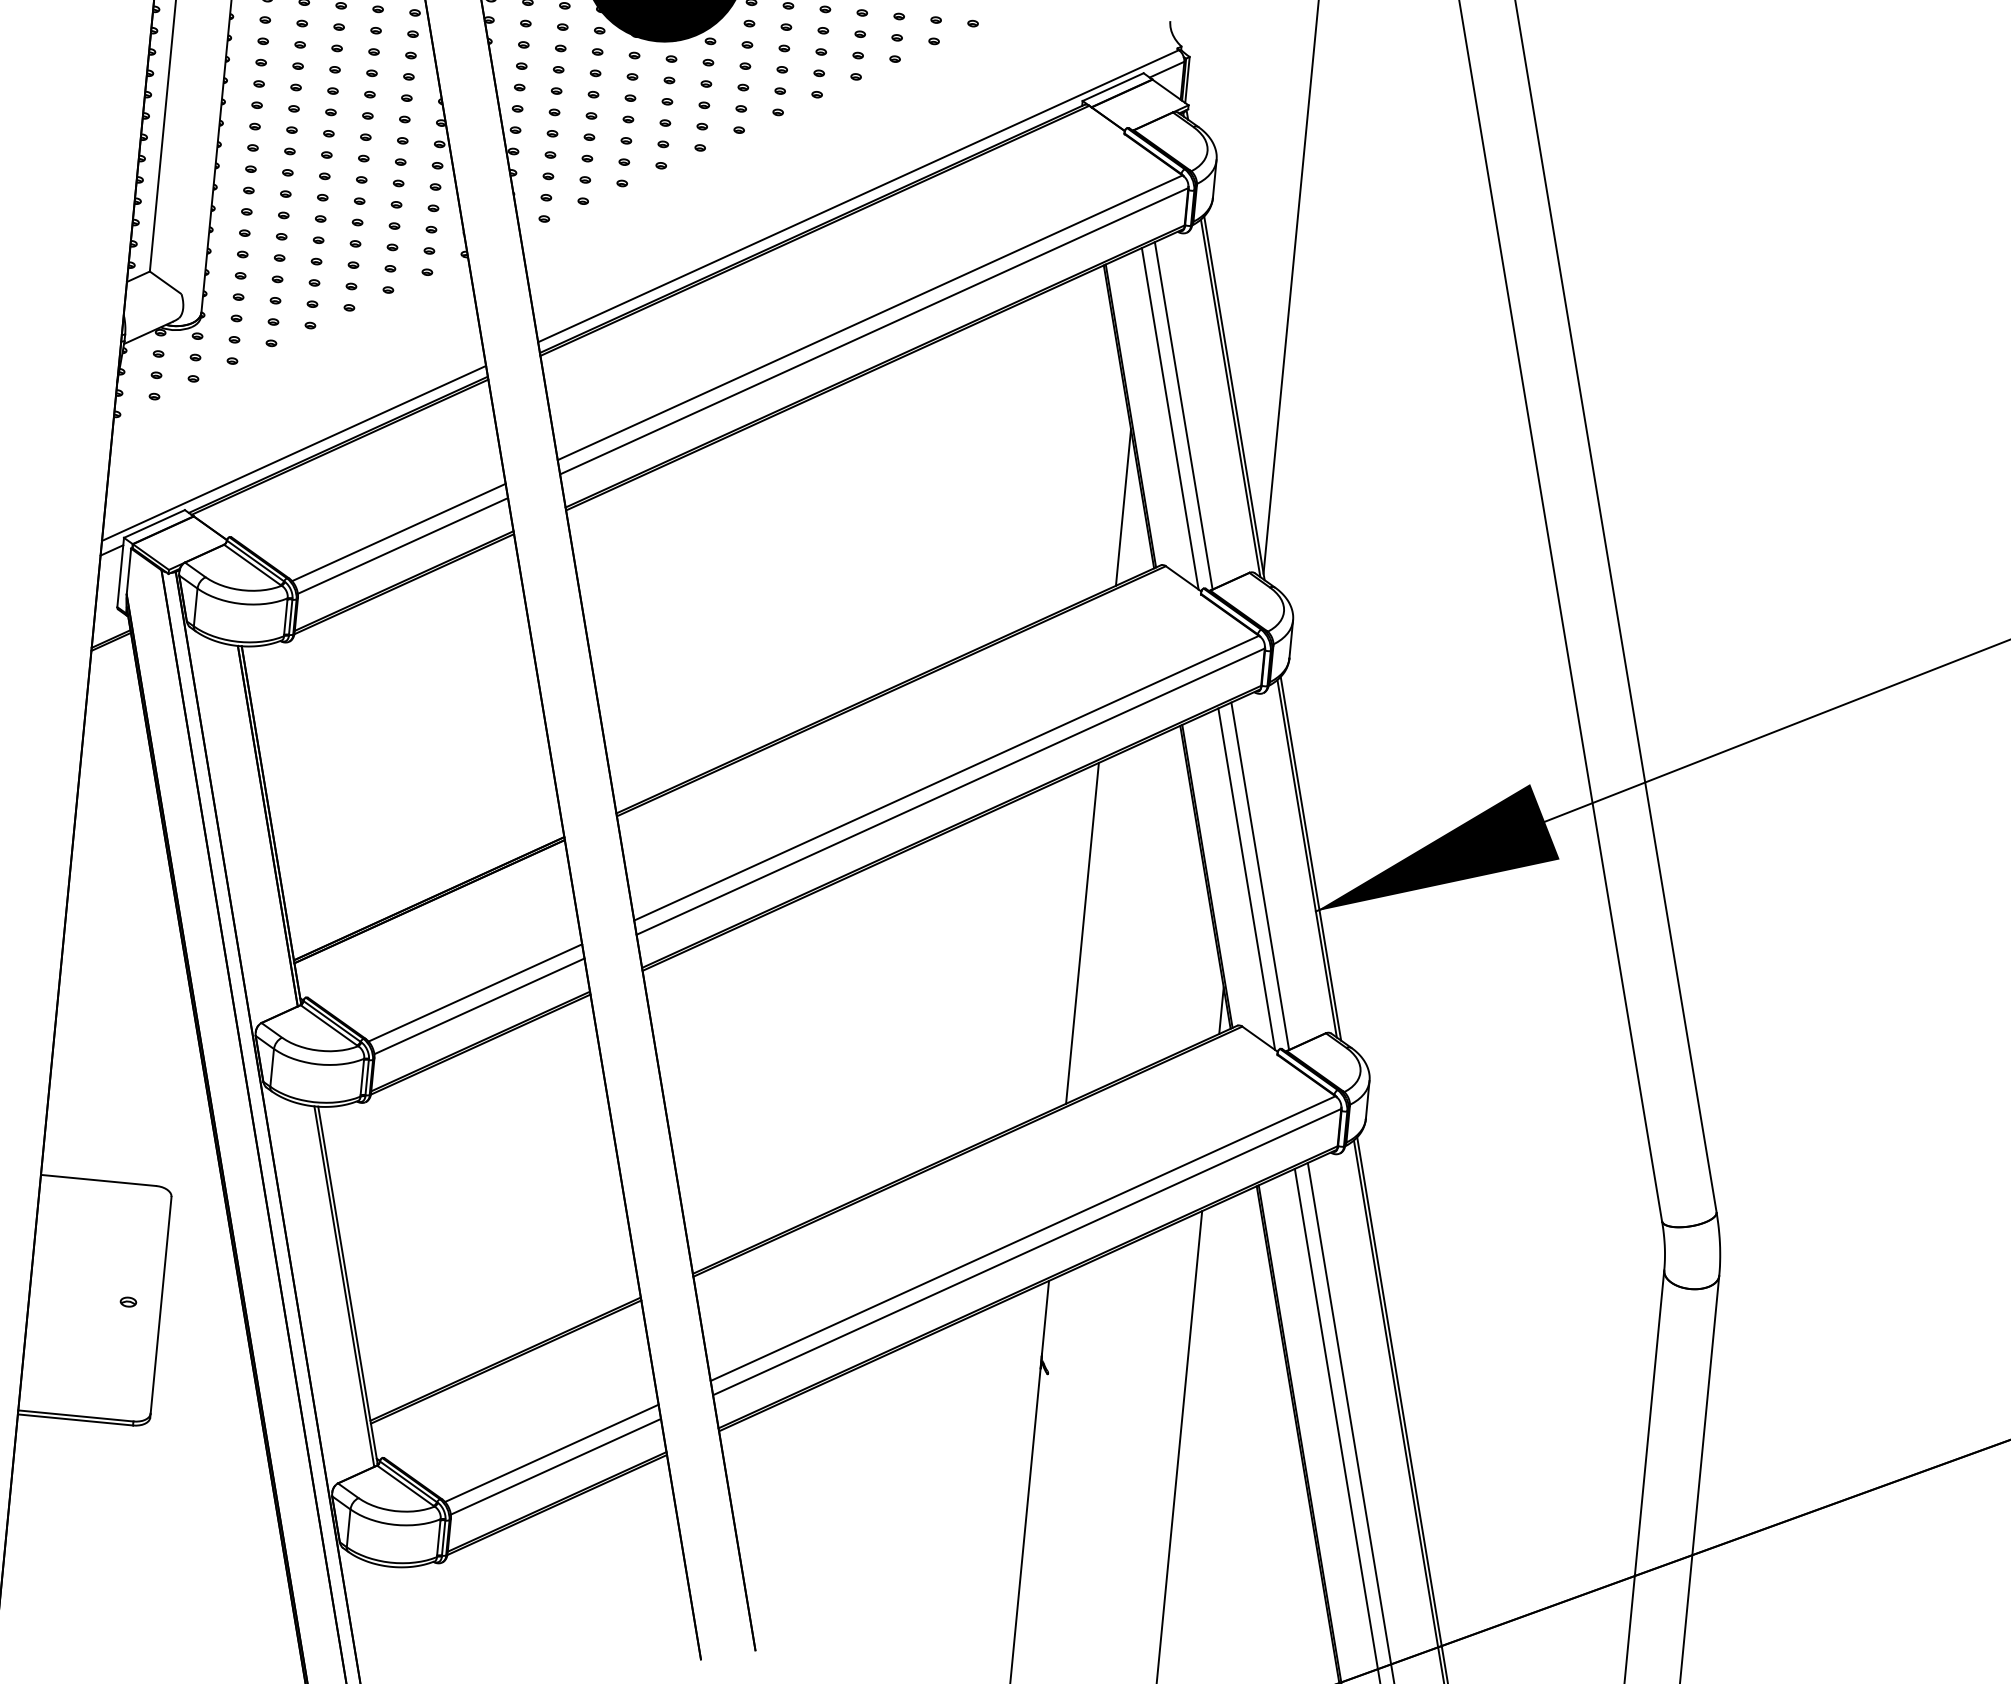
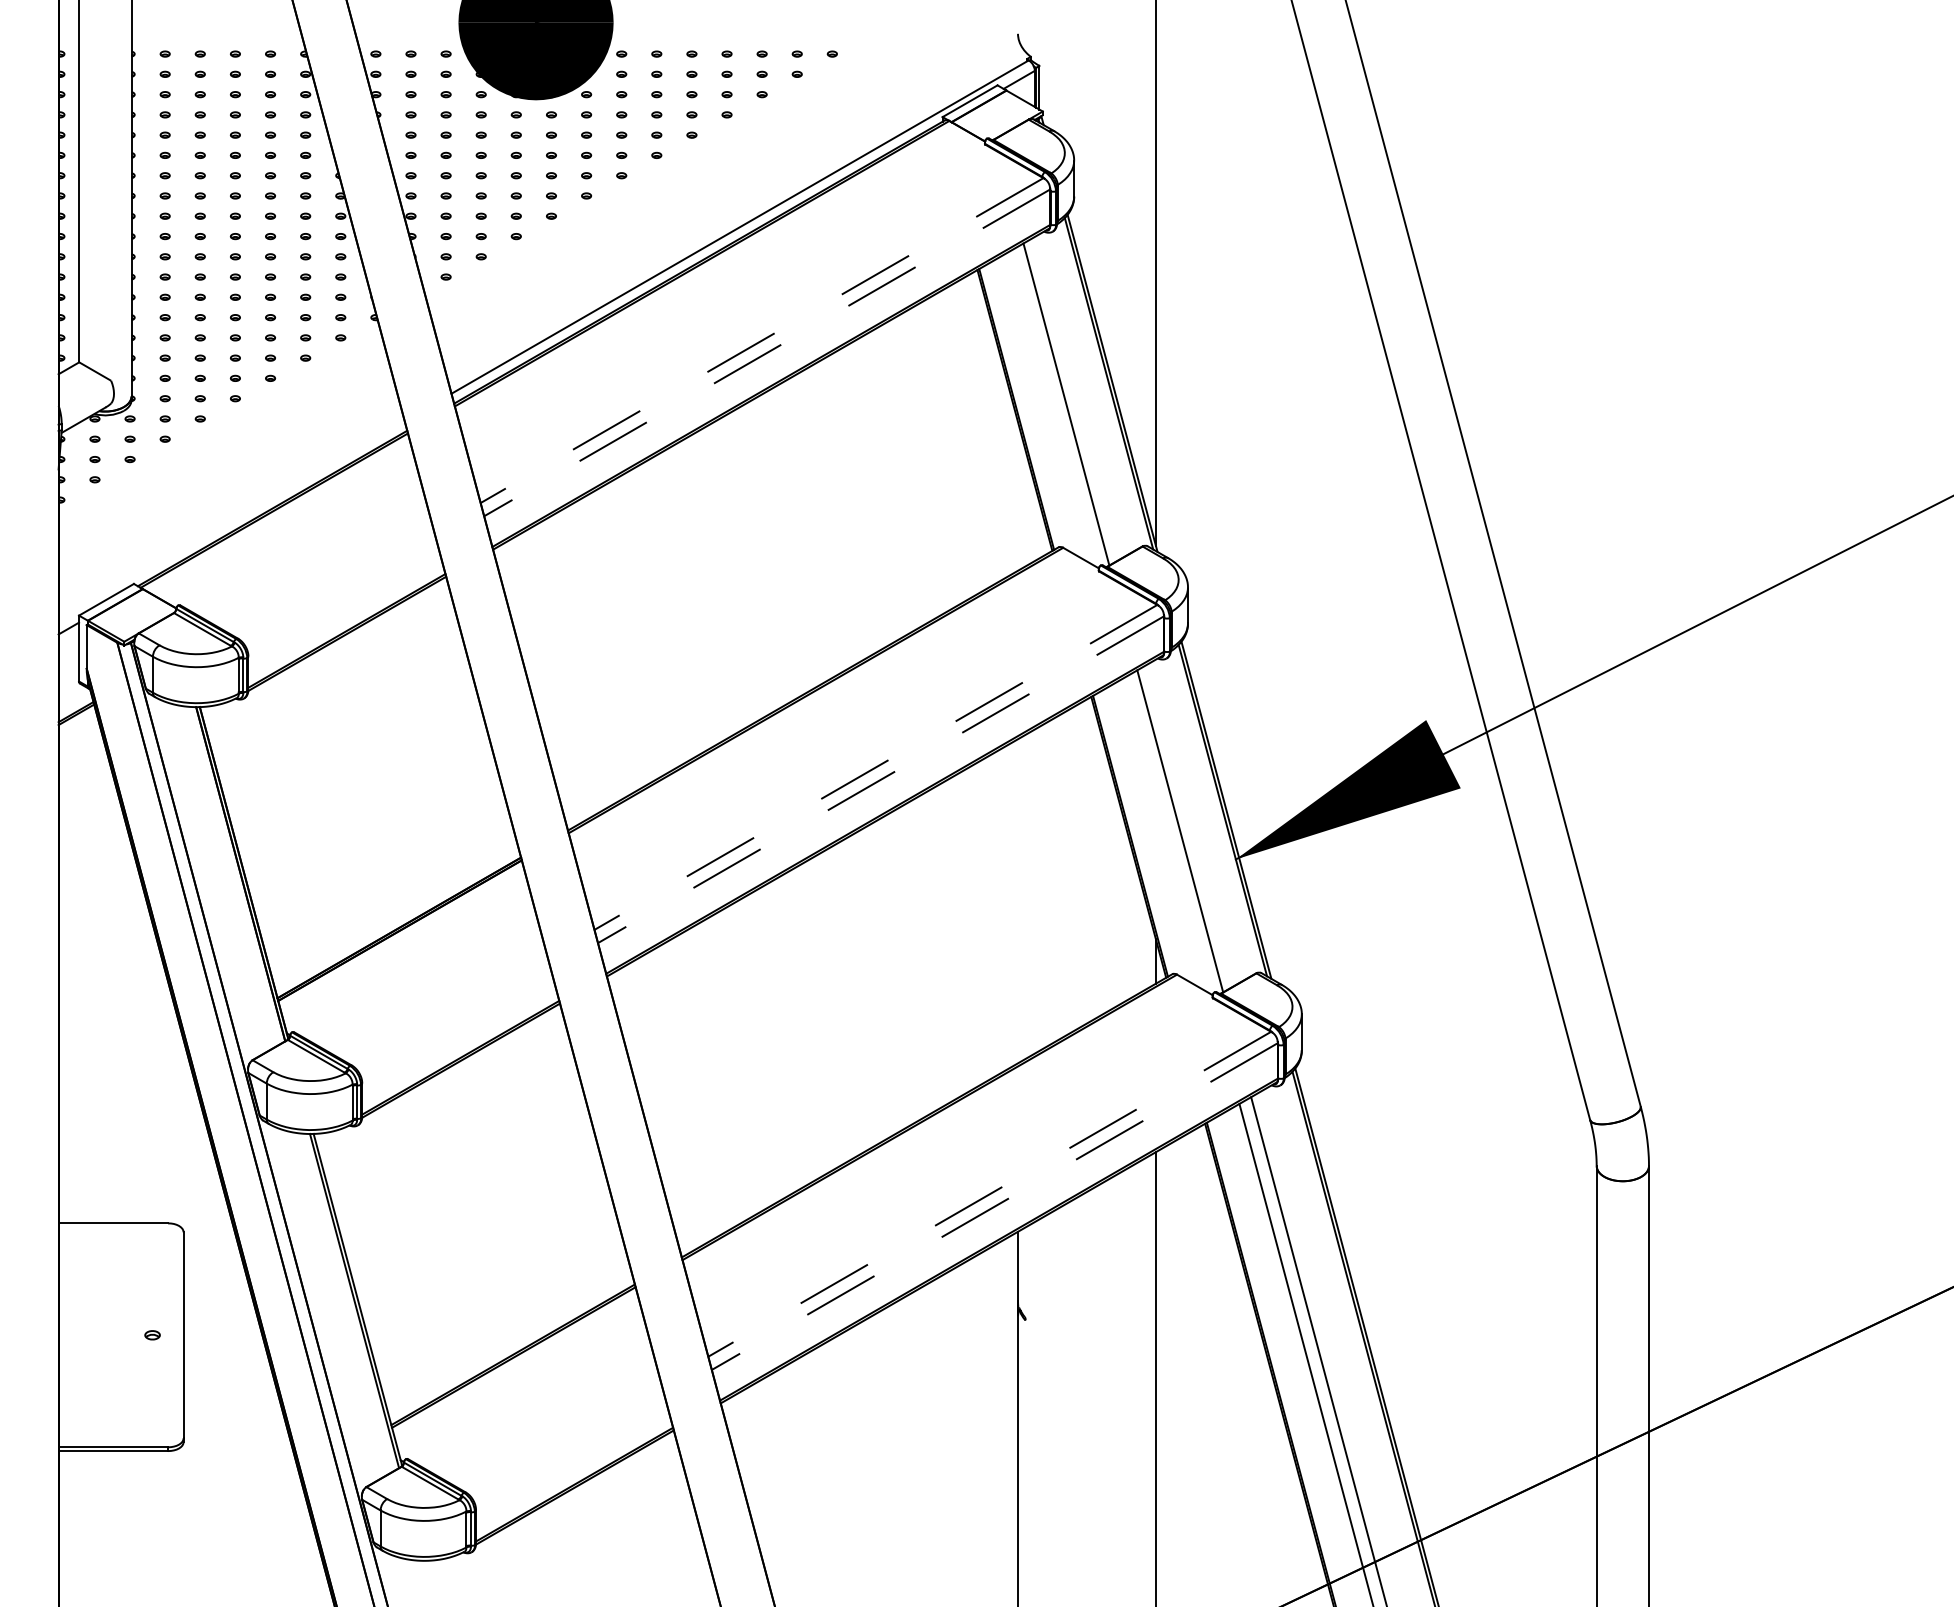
line: (870, 317) -> (762, 340), solid -> dashed
line: (874, 330) -> (767, 352), solid -> dashed
line: (1169, 418) -> (1053, 408), removed
line: (293, 453) -> (231, 520), removed
line: (1122, 507) -> (1017, 496), removed
line: (398, 532) -> (337, 585), removed
line: (402, 545) -> (342, 597), removed
line: (946, 778) -> (875, 767), solid -> dashed
line: (950, 791) -> (880, 779), solid -> dashed
line: (1246, 879) -> (1167, 835), removed
line: (1081, 933) -> (1017, 901), removed
line: (475, 992) -> (451, 1012), removed
line: (479, 1006) -> (456, 1024), removed
line: (1022, 1238) -> (989, 1194), solid -> dashed
line: (1026, 1251) -> (994, 1206), solid -> dashed
line: (552, 1452) -> (565, 1438), removed
line: (555, 1466) -> (569, 1451), removed

